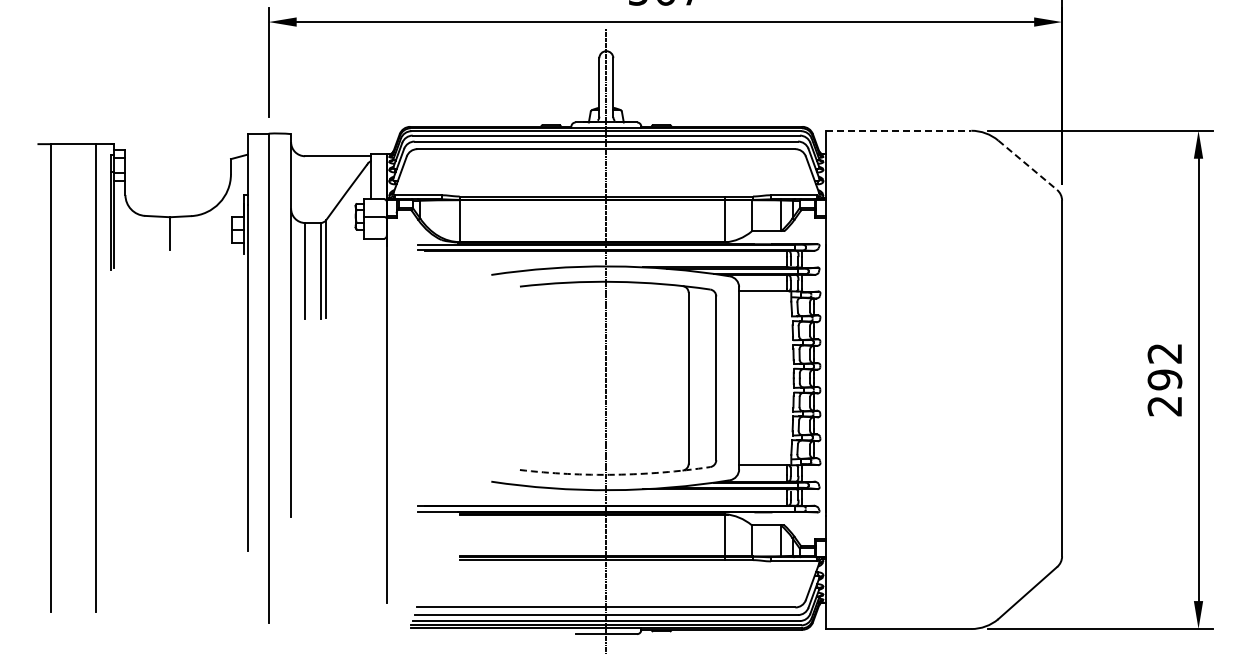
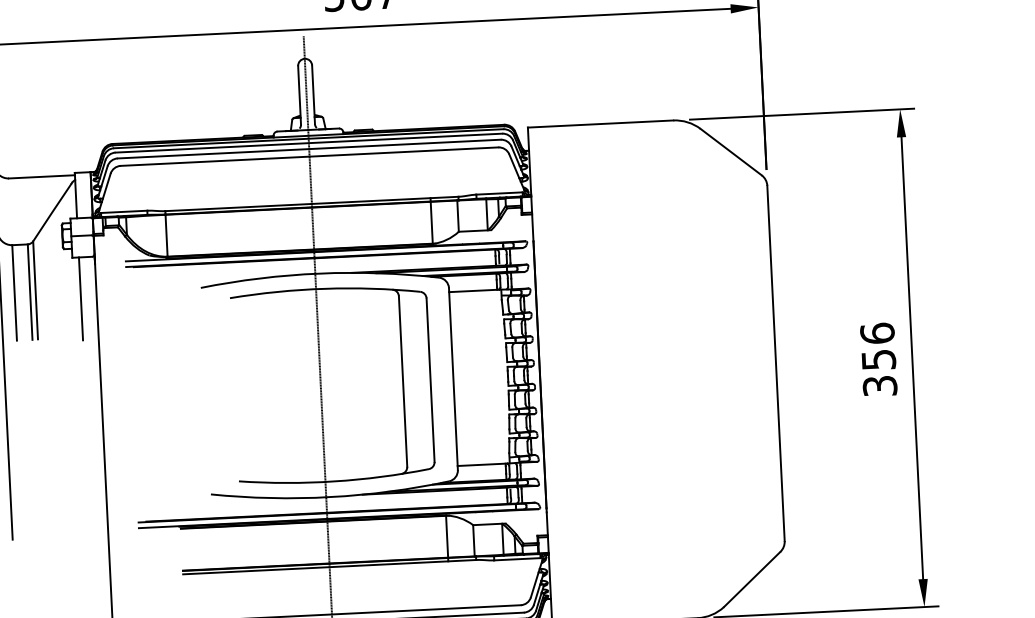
line: (898, 130) -> (600, 123), dashed -> solid
line: (1028, 165) -> (732, 152), dashed -> solid
line: (371, 279) -> (81, 298), added
text: (1164, 379) -> (878, 359), 292 -> 356
arc: (615, 474) -> (334, 481), dashed -> solid

